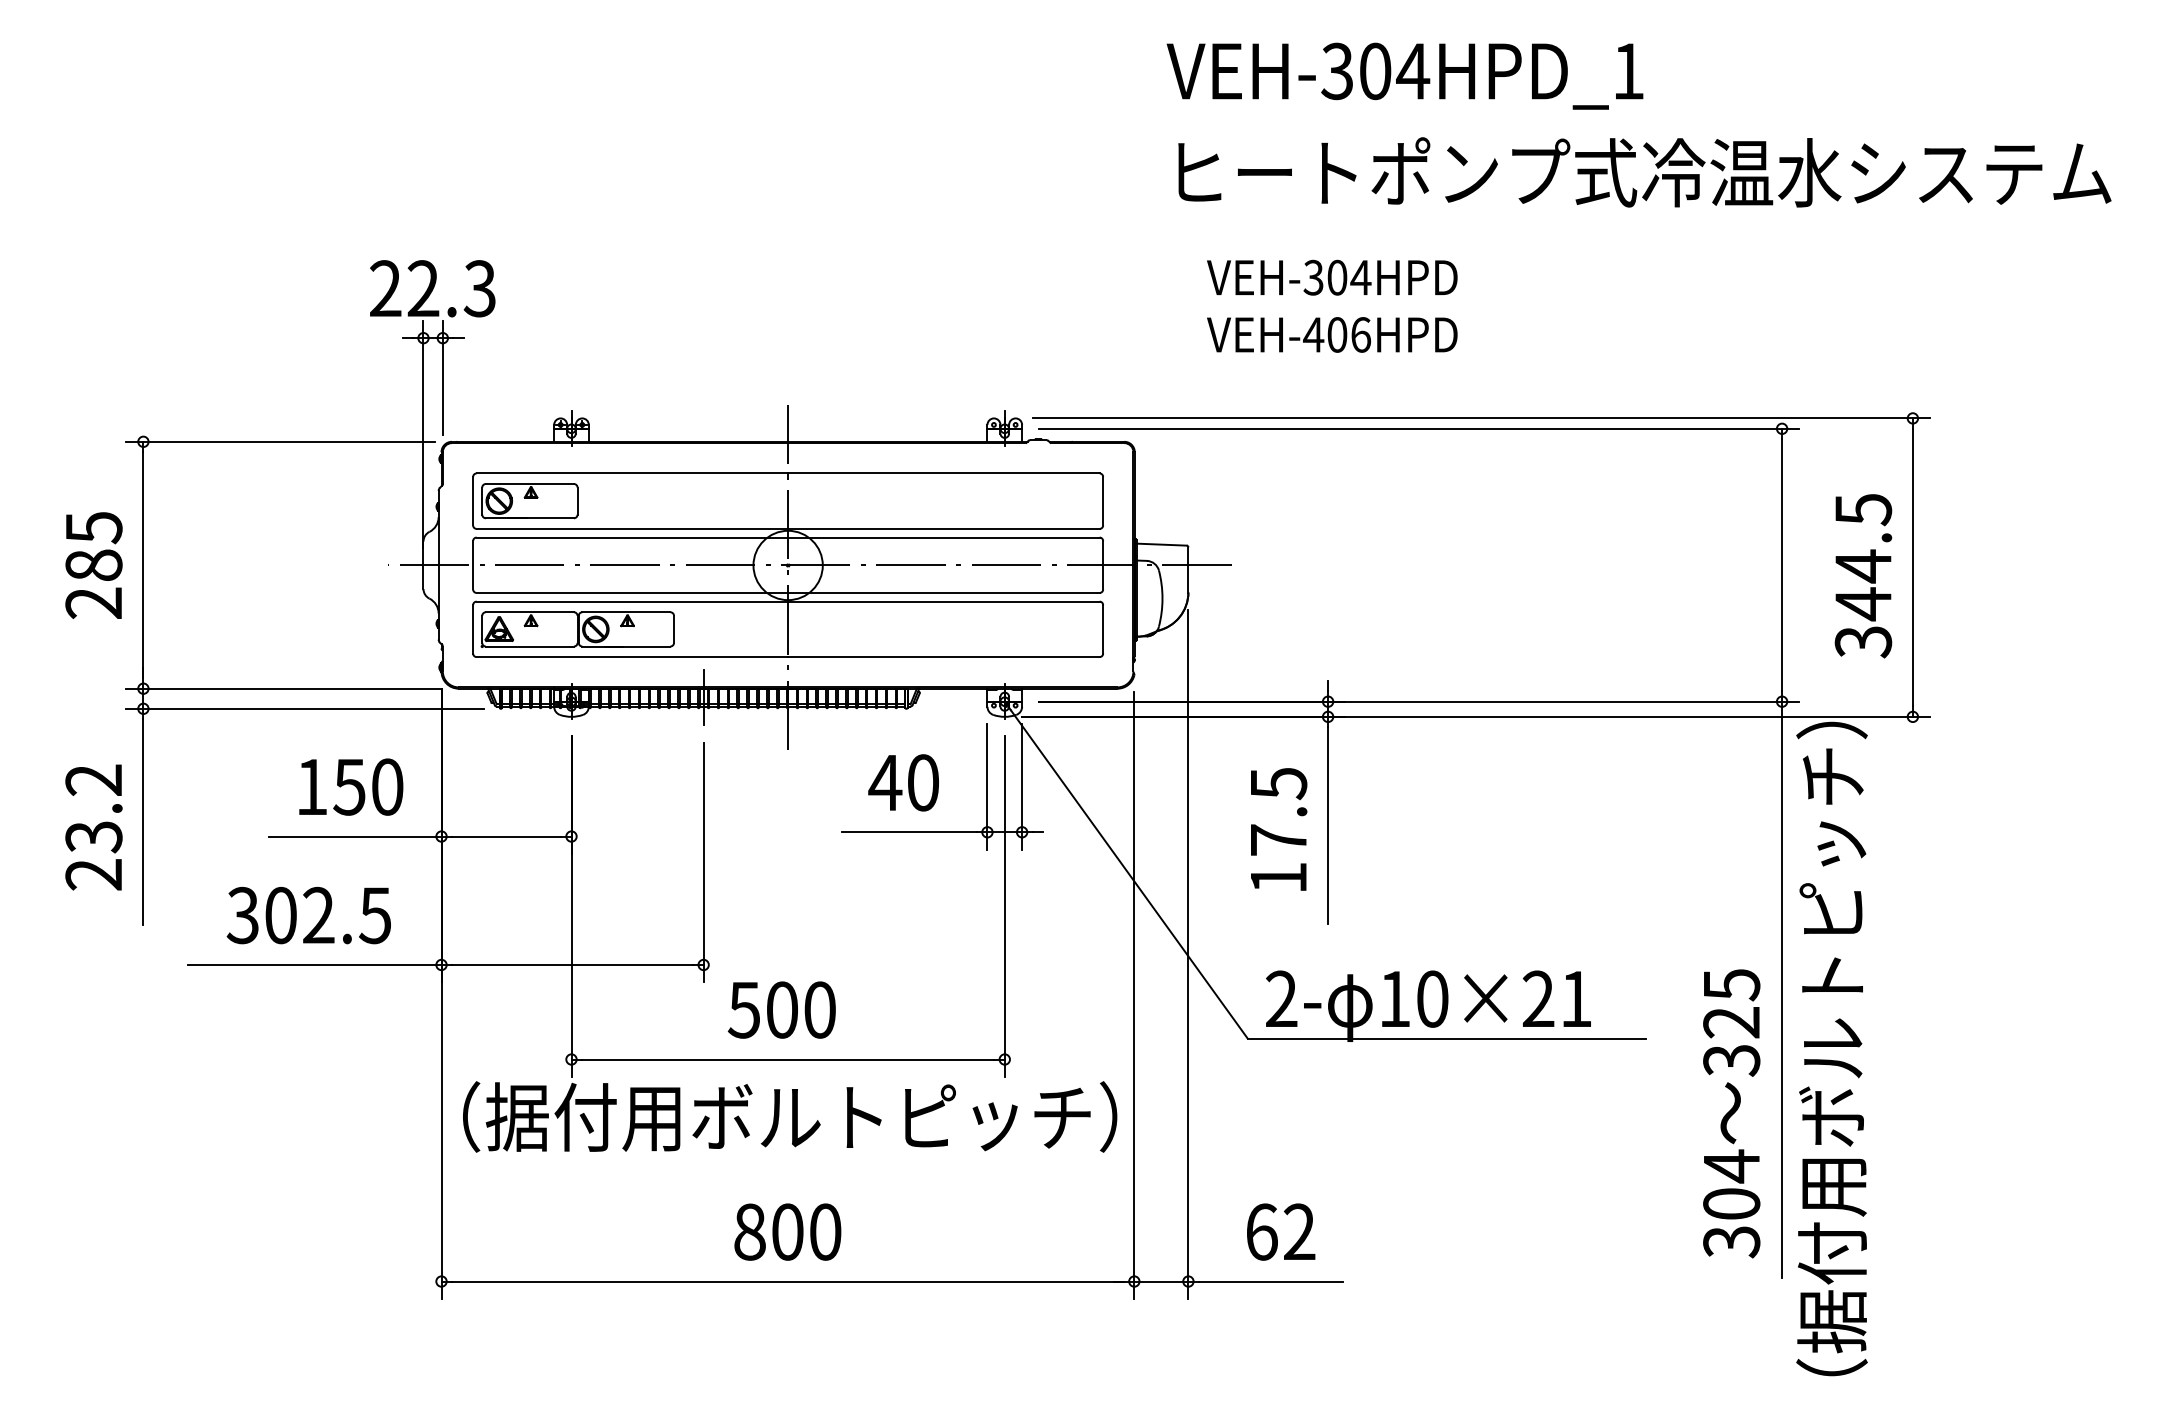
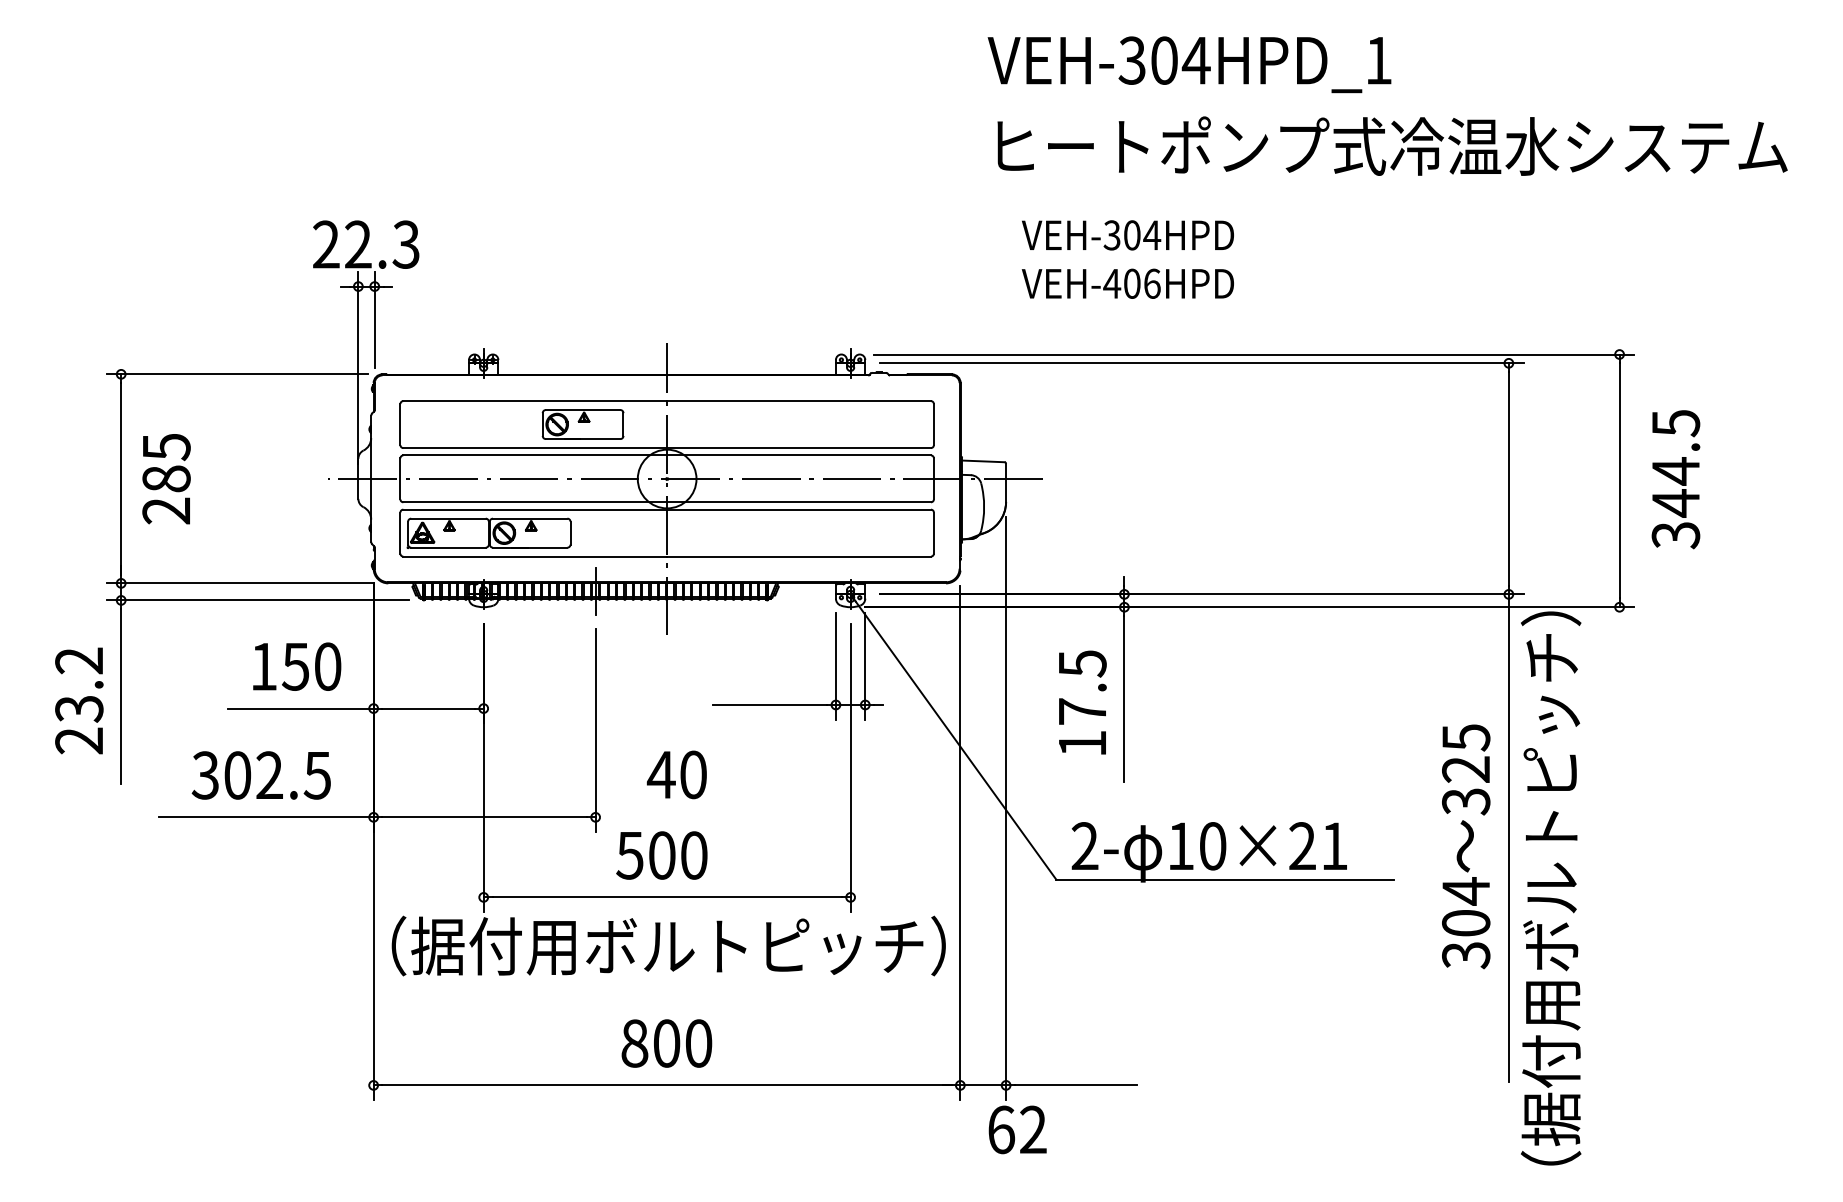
part: (529, 501) -> (582, 424), moved
text: (93, 565) -> (166, 479), moved
text: (1863, 576) -> (1675, 479), moved
text: (903, 782) -> (676, 774), moved
text: (1731, 1113) -> (1465, 846), moved
text: (1281, 1231) -> (1018, 1129), moved

